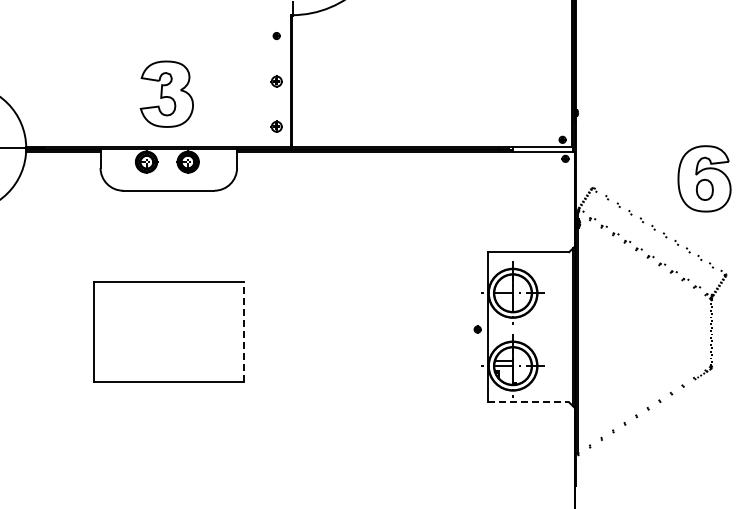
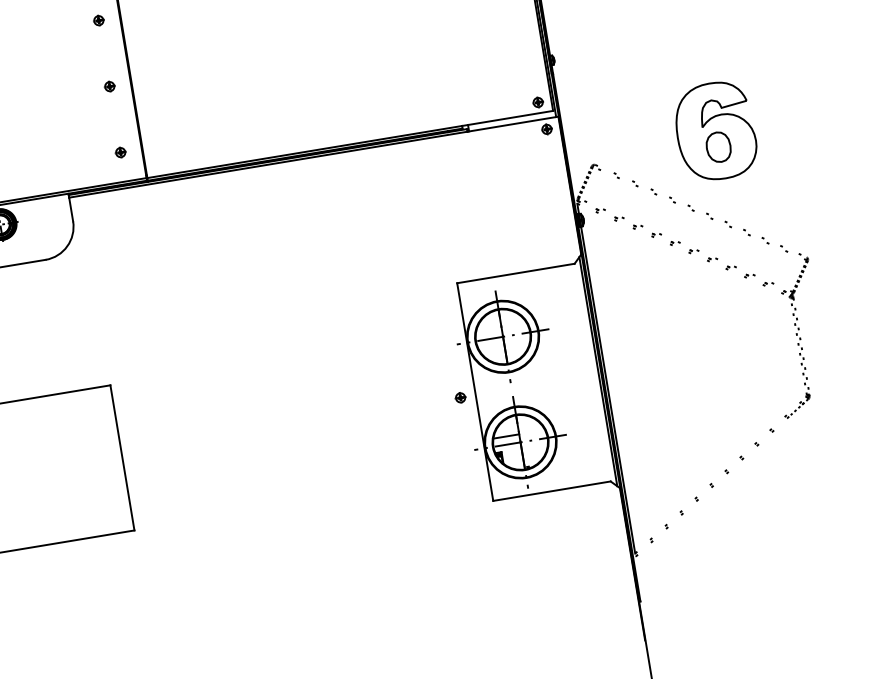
part: (276, 81) -> (109, 86), size x0.62
part: (276, 127) -> (120, 153), size x0.62
part: (704, 178) -> (715, 130), moved
line: (243, 331) -> (121, 456), dashed -> solid
line: (528, 402) -> (551, 491), dashed -> solid

